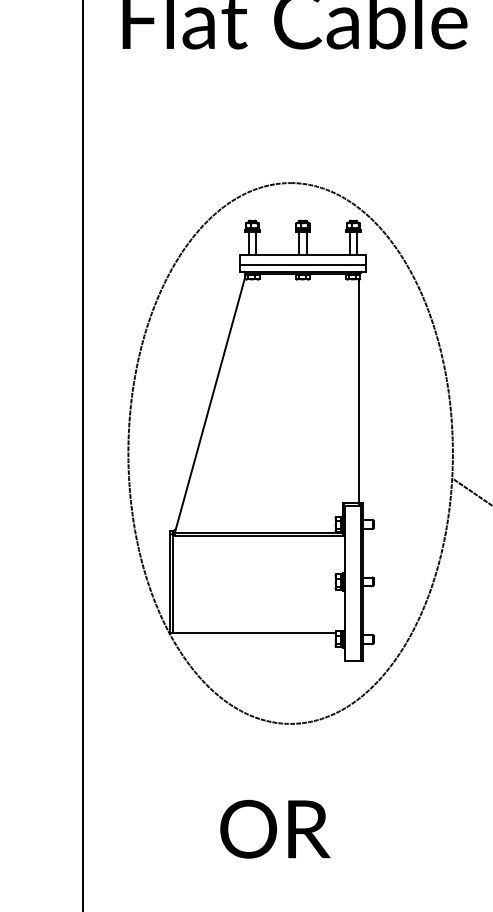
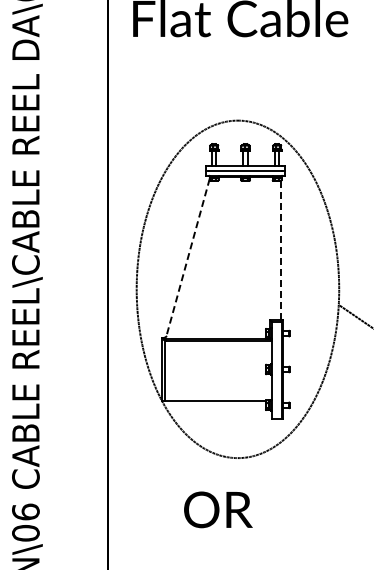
line: (358, 391) -> (280, 250), solid -> dashed
line: (209, 405) -> (187, 259), solid -> dashed
text: (275, 828) -> (218, 509), moved

